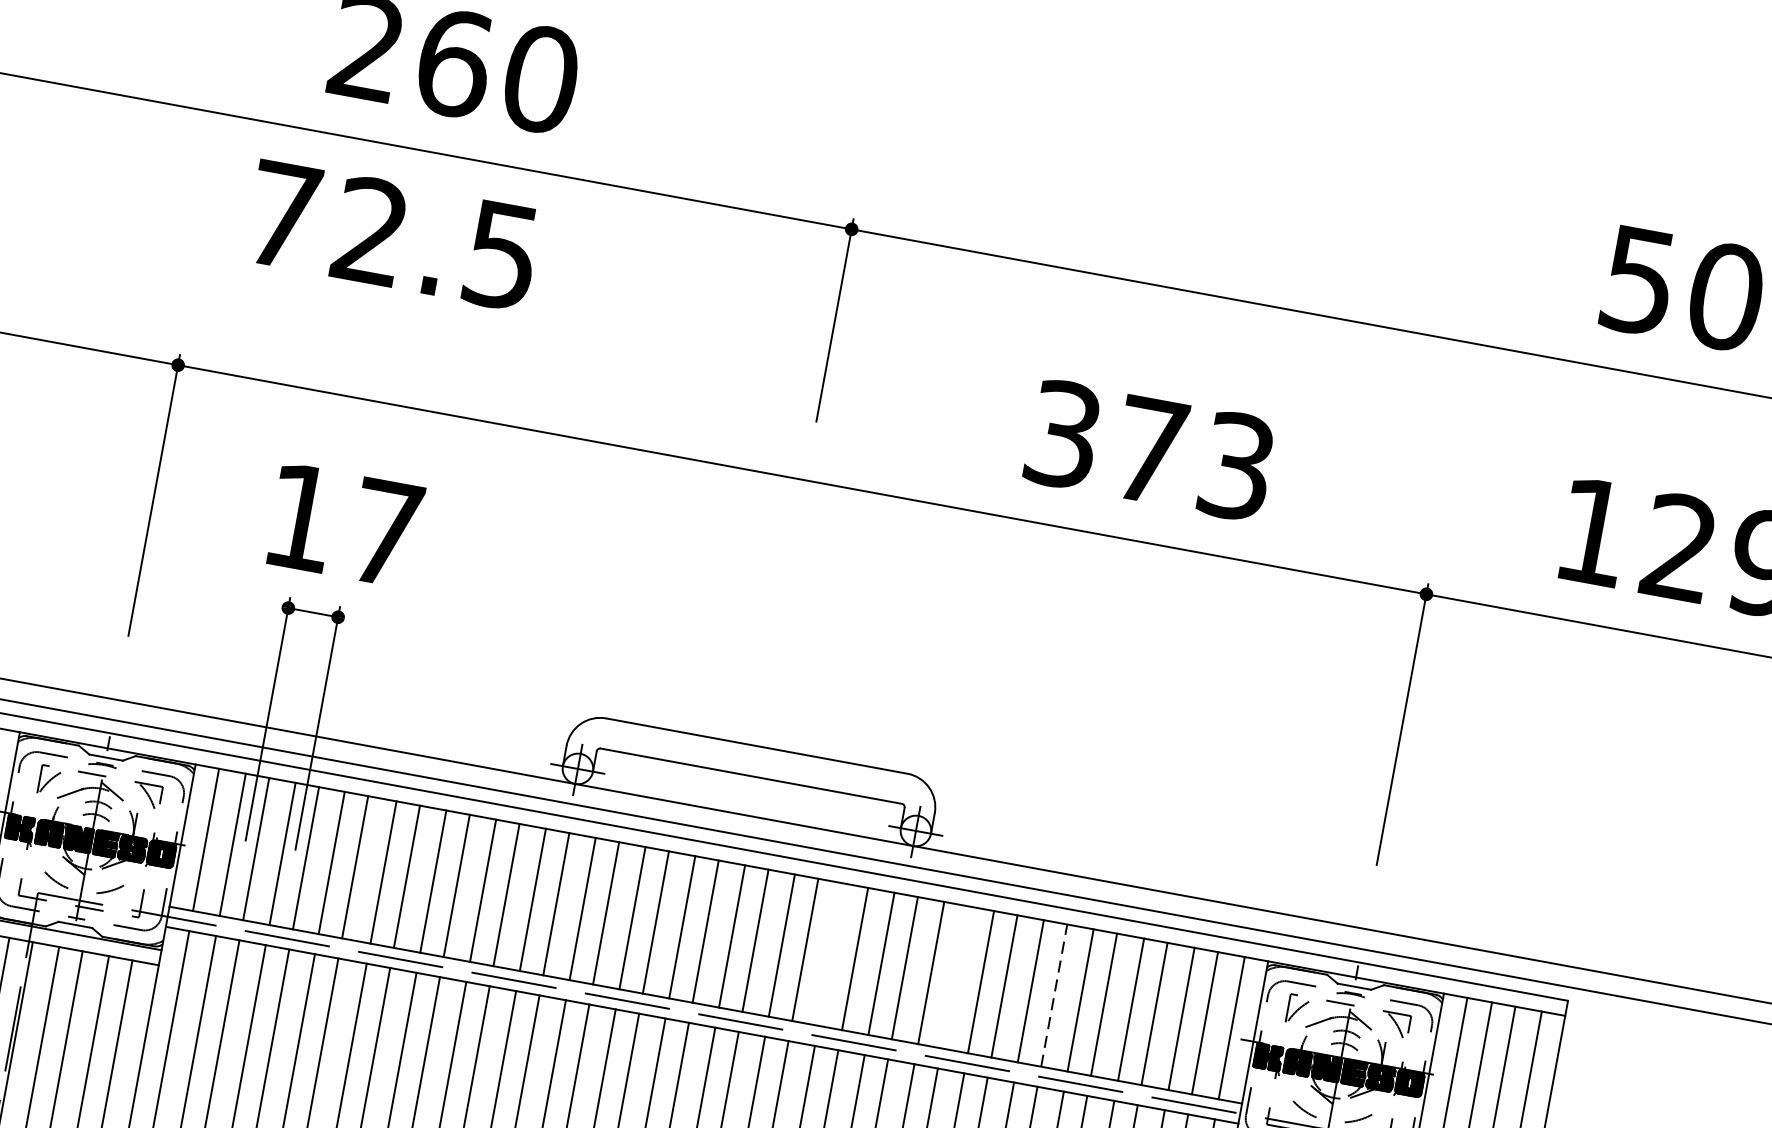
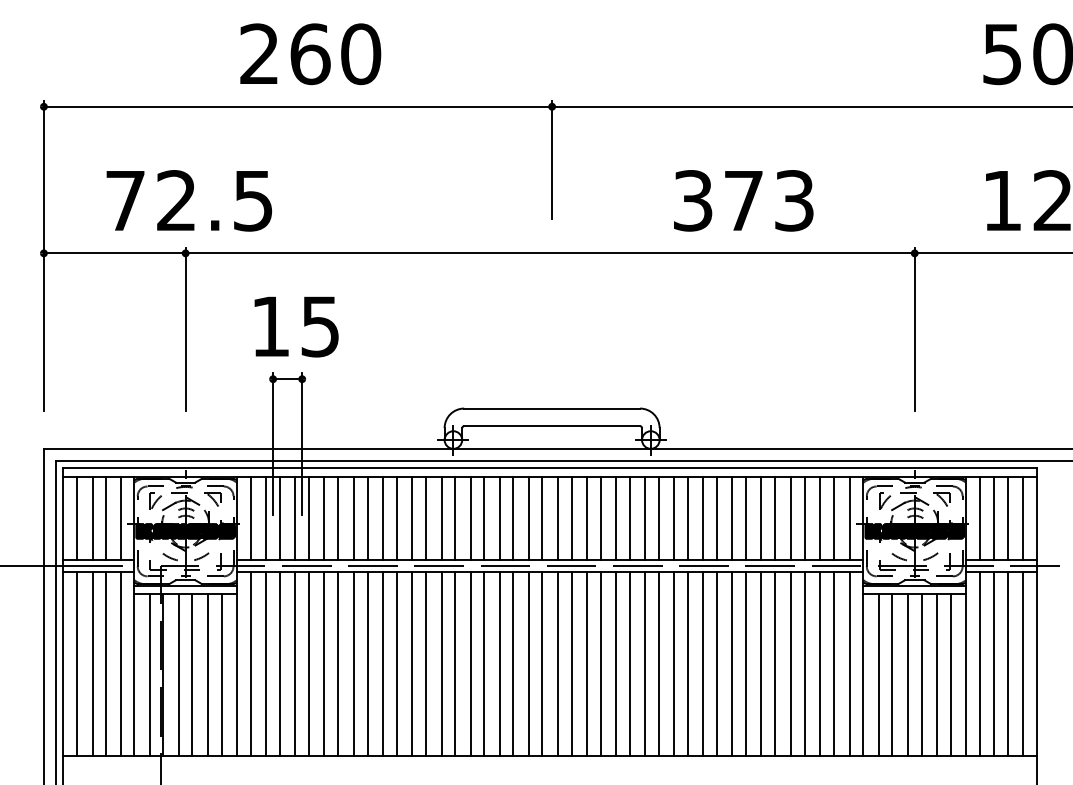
text: (392, 234) -> (189, 200), moved
text: (384, 532) -> (319, 326), 17 -> 15
line: (832, 954) -> (616, 518), added
line: (954, 976) -> (687, 518), added
line: (1055, 995) -> (746, 518), dashed -> solid

